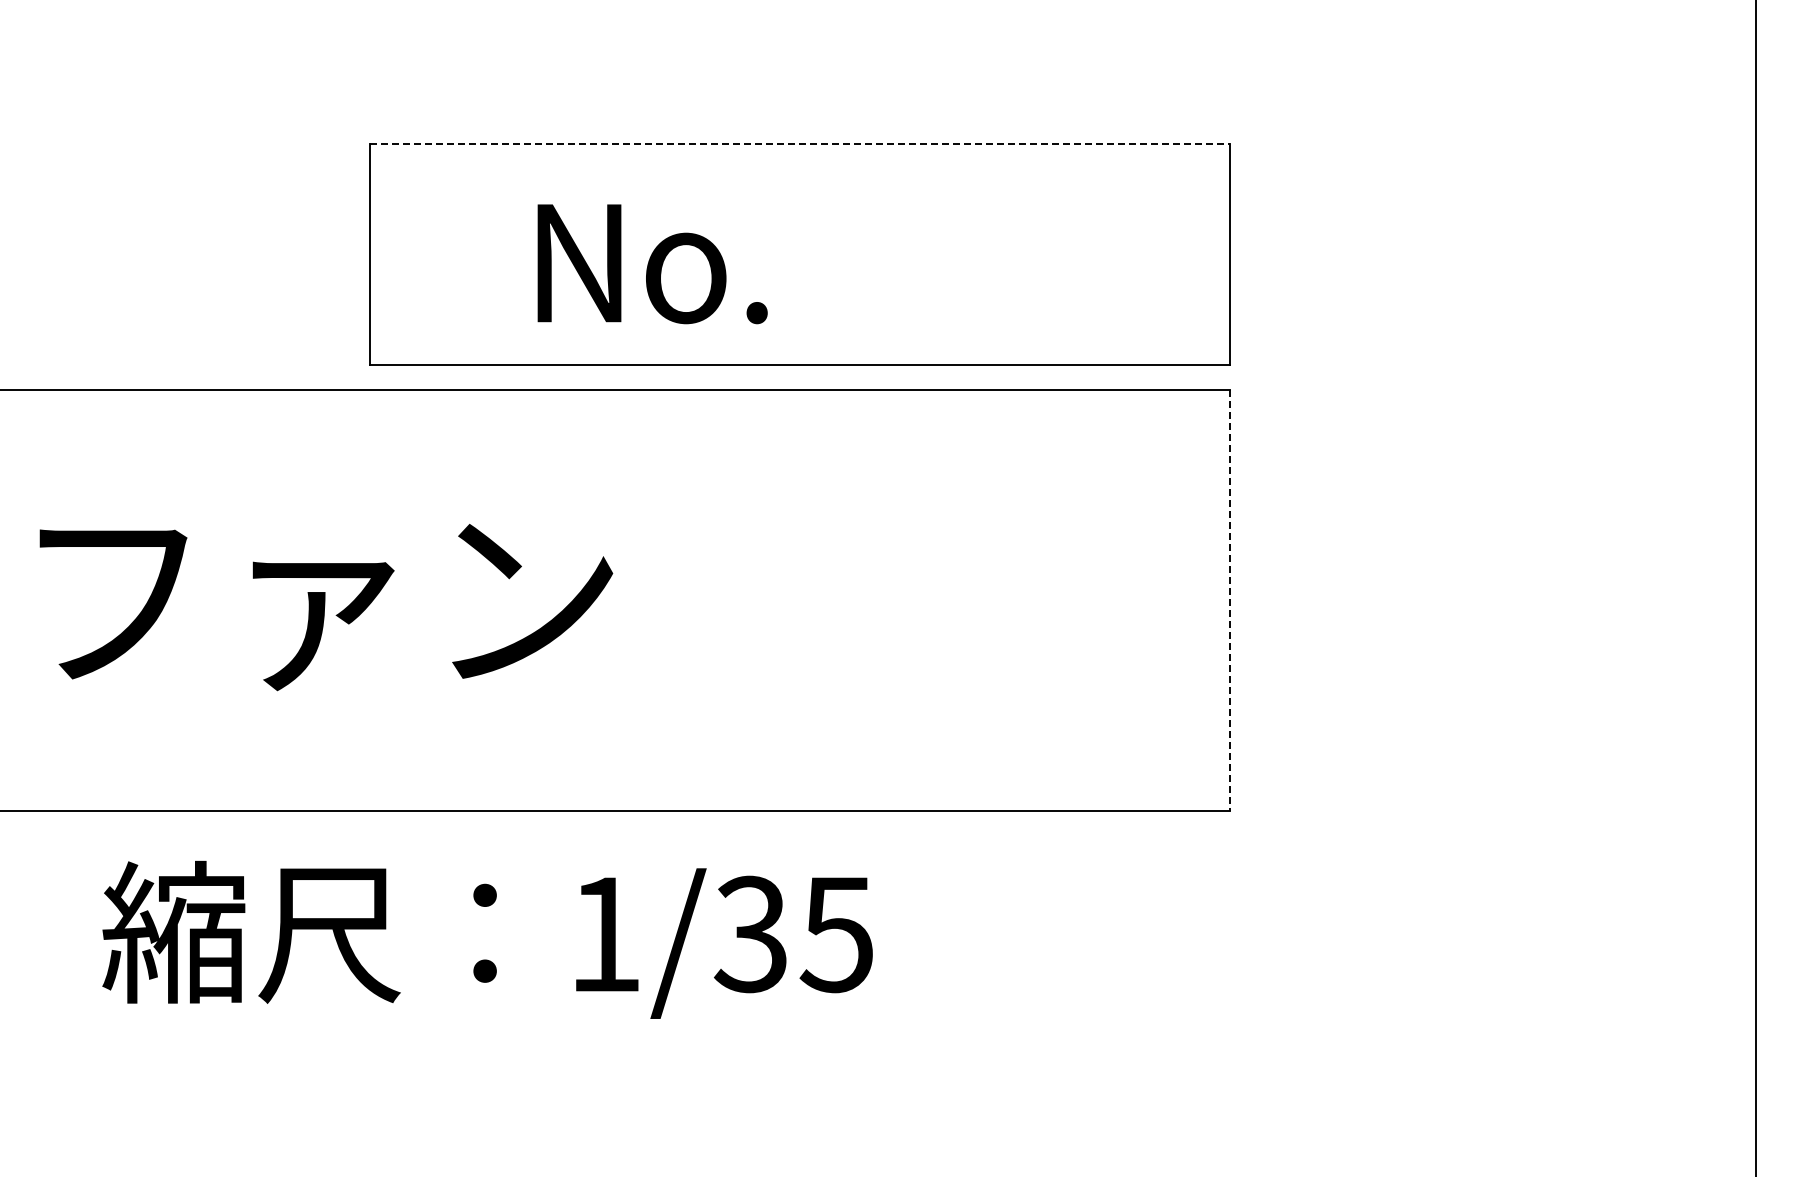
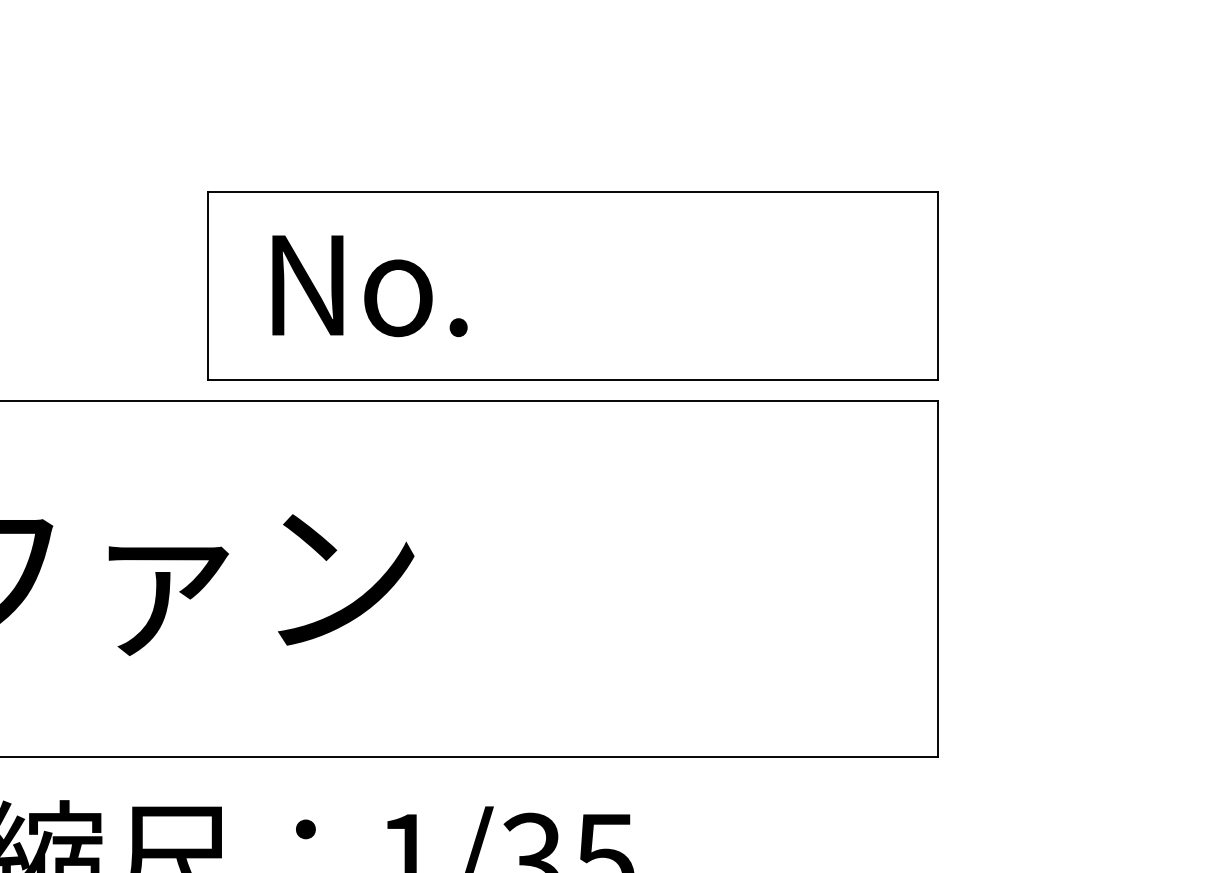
line: (800, 143) -> (573, 191), dashed -> solid
text: (652, 264) -> (369, 286), moved
line: (1230, 600) -> (938, 579), dashed -> solid

